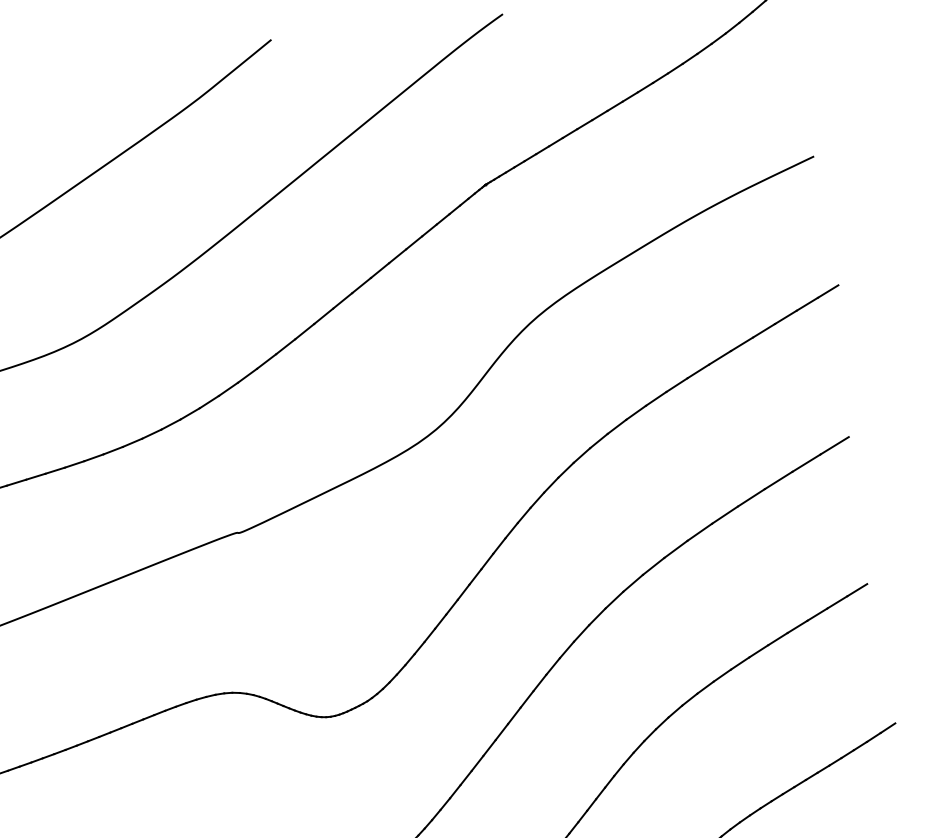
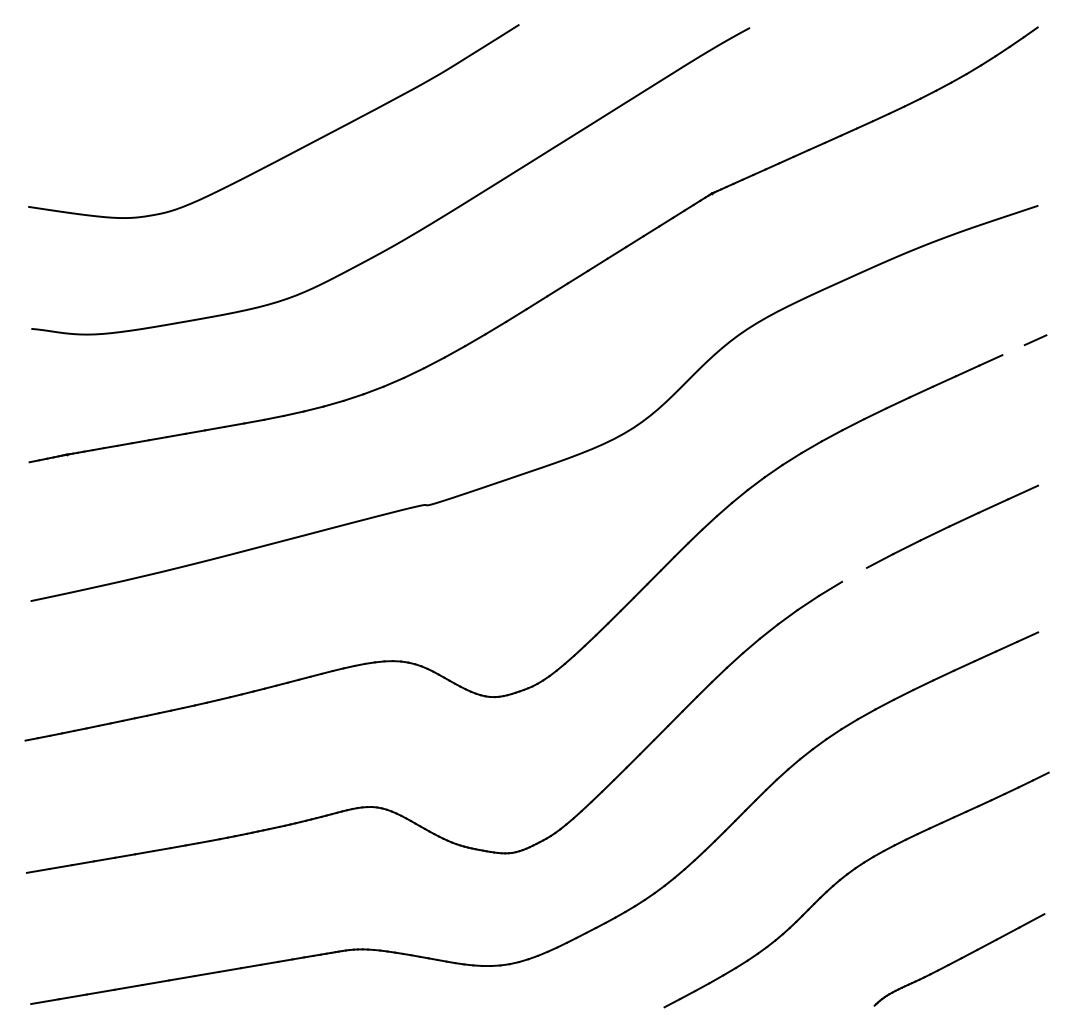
line: (807, 304) -> (1013, 350), removed
line: (675, 548) -> (854, 574), removed

